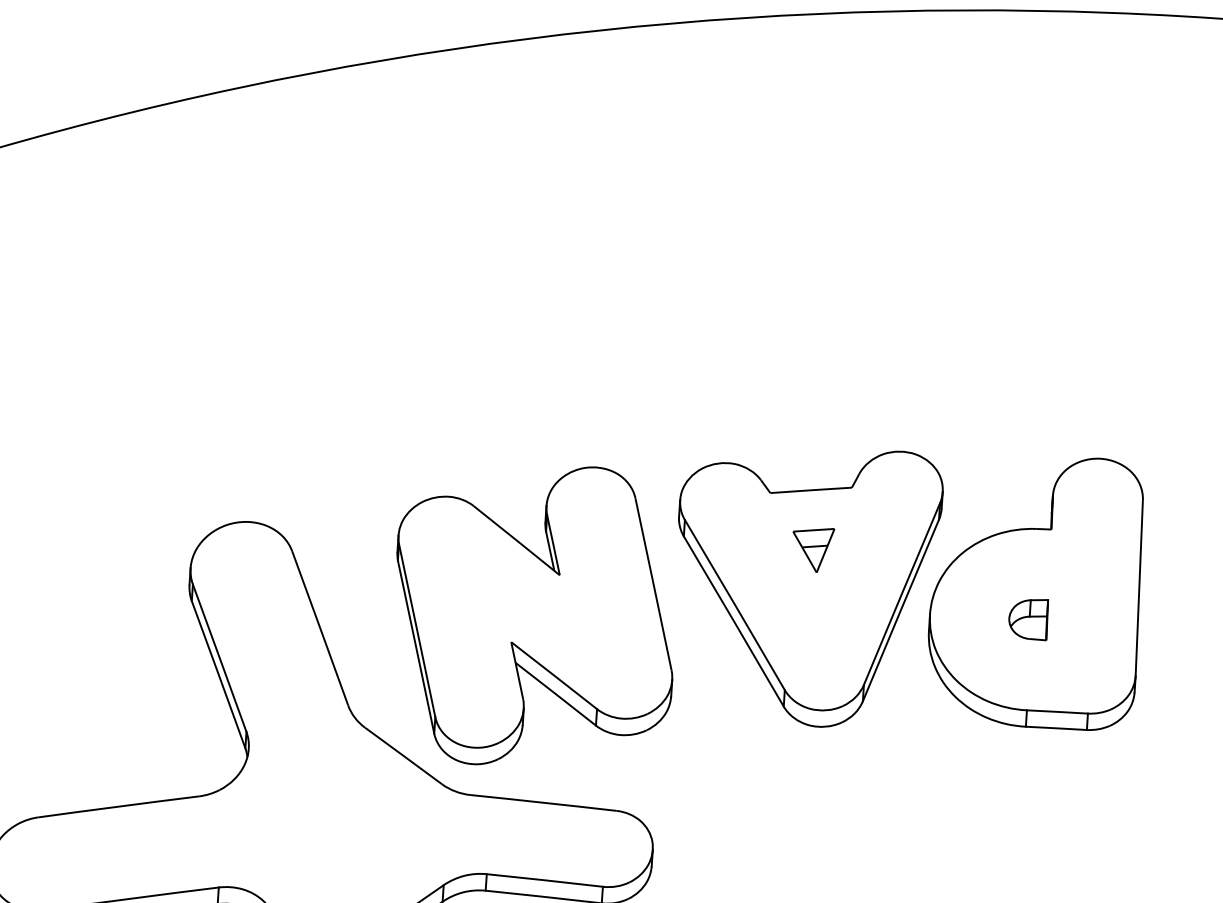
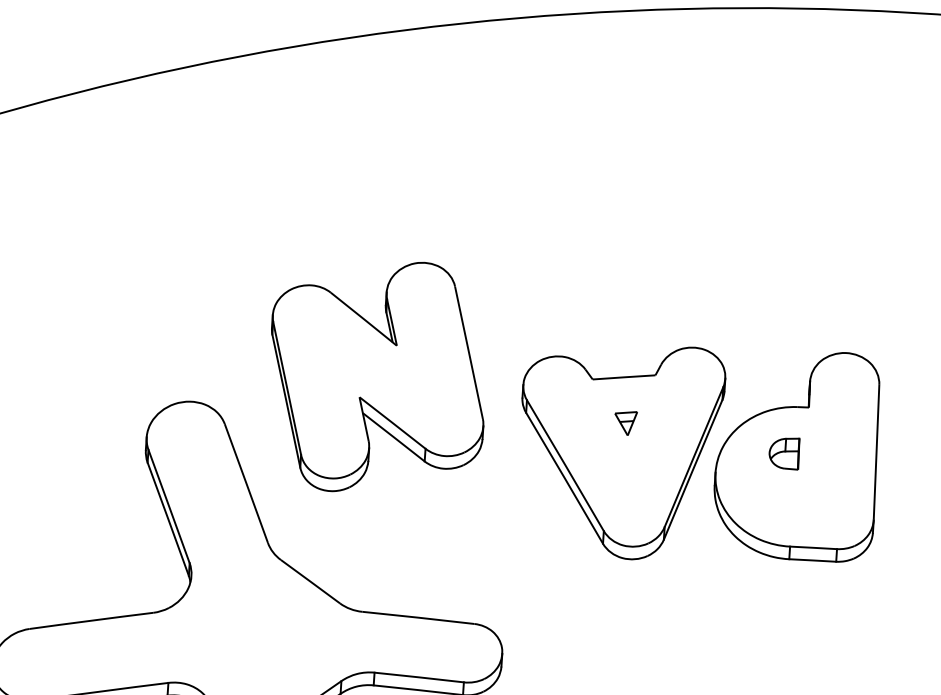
part: (813, 550) -> (625, 423), size x0.7
part: (534, 615) -> (377, 376), moved
part: (1028, 620) -> (784, 454), moved

